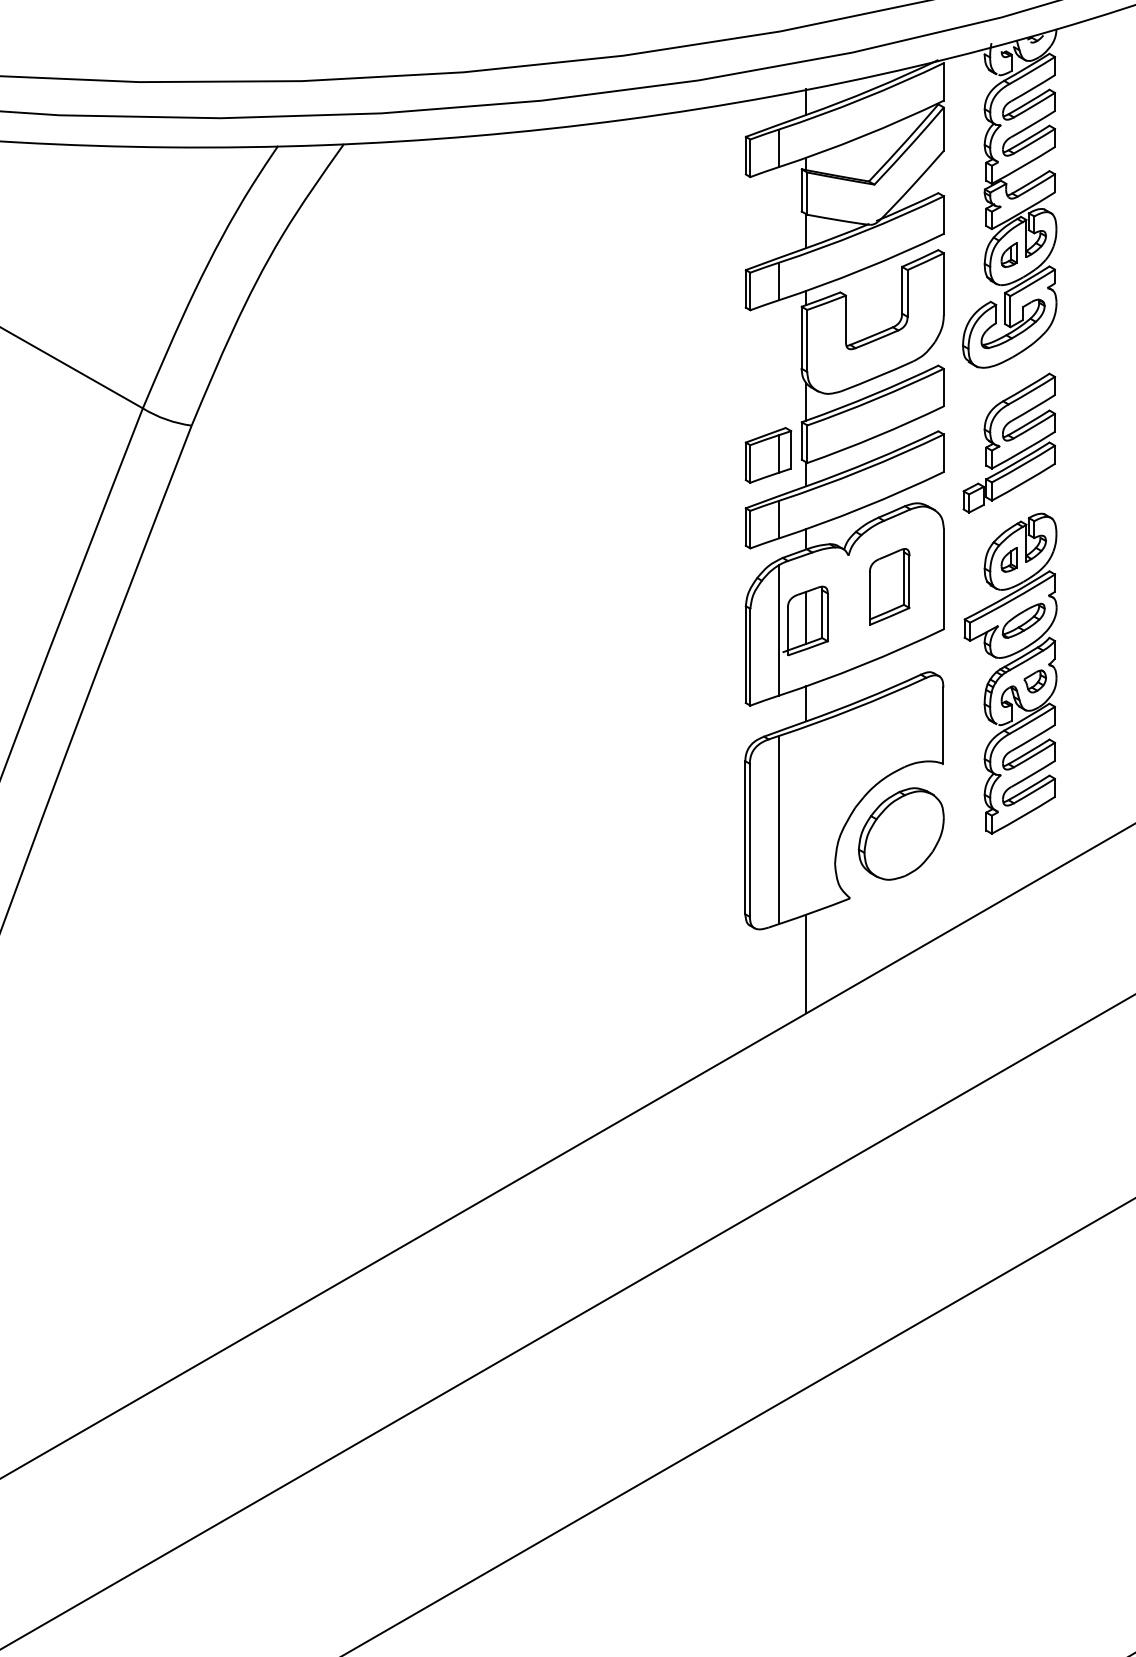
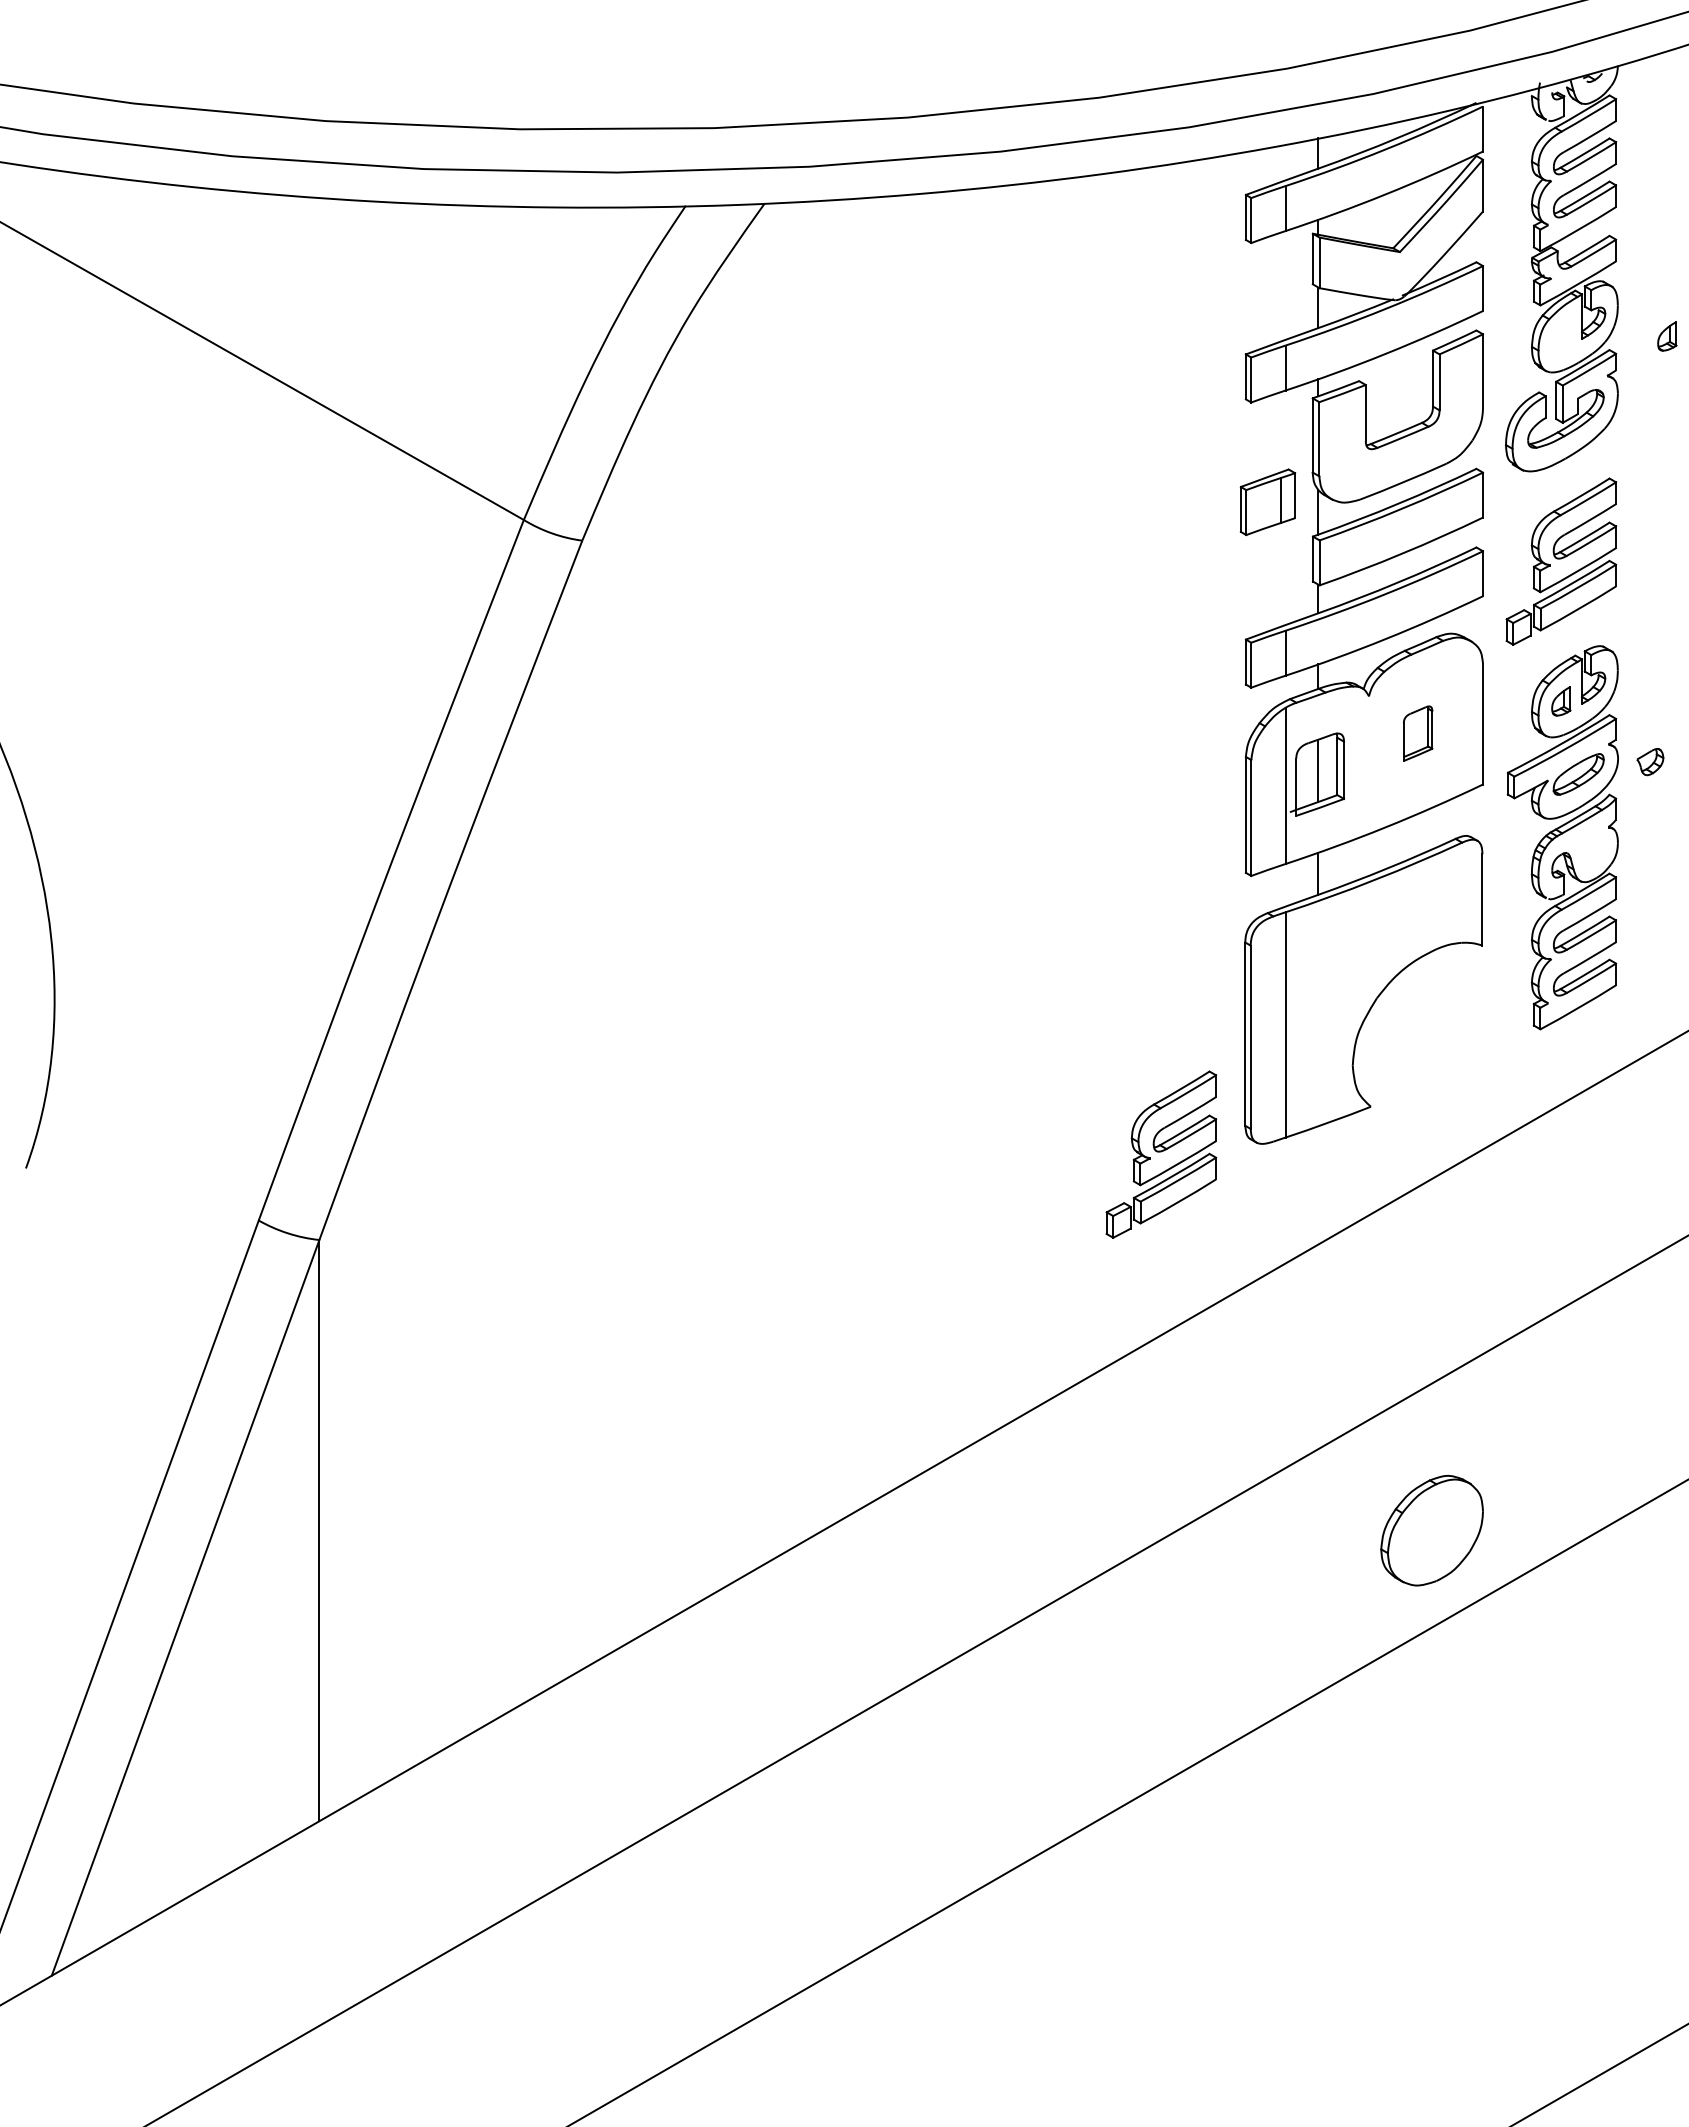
part: (1009, 255) -> (1667, 336), moved
part: (768, 455) -> (1267, 502), moved
part: (889, 586) -> (1417, 733), size x0.6
part: (1035, 681) -> (1650, 762), moved
part: (900, 833) -> (1431, 1530), moved
part: (675, 938) -> (1161, 1154), added
line: (806, 964) -> (1318, 1185), removed

